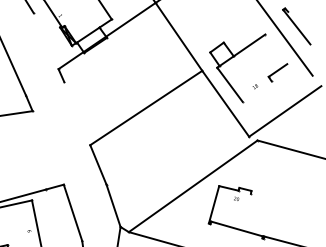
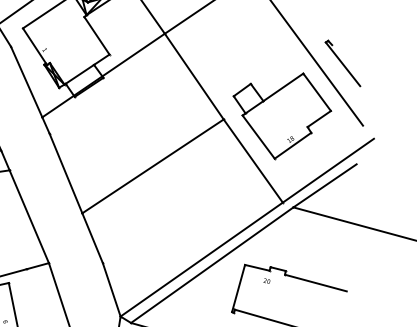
line: (46, 40) -> (26, 81), added
line: (275, 49) -> (316, 92), added
line: (256, 91) -> (292, 145), added
line: (76, 113) -> (65, 173), added
line: (282, 123) -> (324, 185), added
line: (47, 147) -> (28, 216), added
line: (184, 181) -> (201, 259), added
line: (275, 200) -> (315, 282), added

